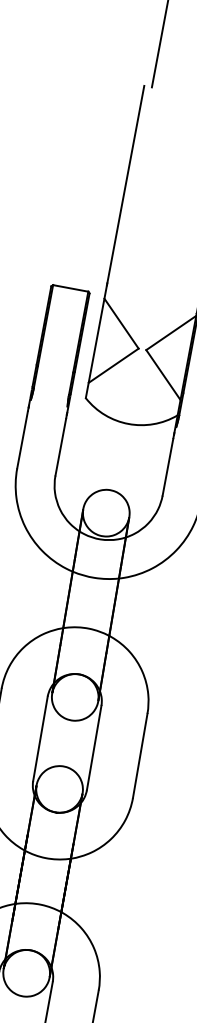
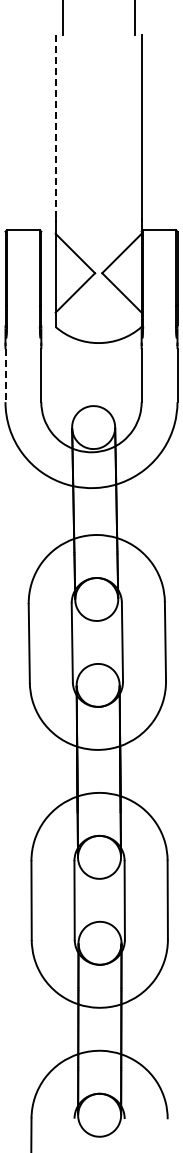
line: (125, 185) -> (55, 127), solid -> dashed
line: (22, 439) -> (5, 375), solid -> dashed

